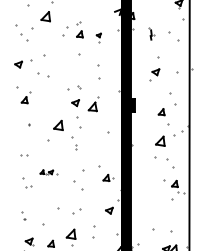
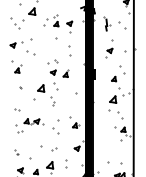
part: (151, 33) -> (106, 23), size x1.67
part: (98, 37) -> (69, 26), size x1.67
part: (93, 104) -> (65, 73), size x0.71
part: (48, 172) -> (34, 121), size x1.67

